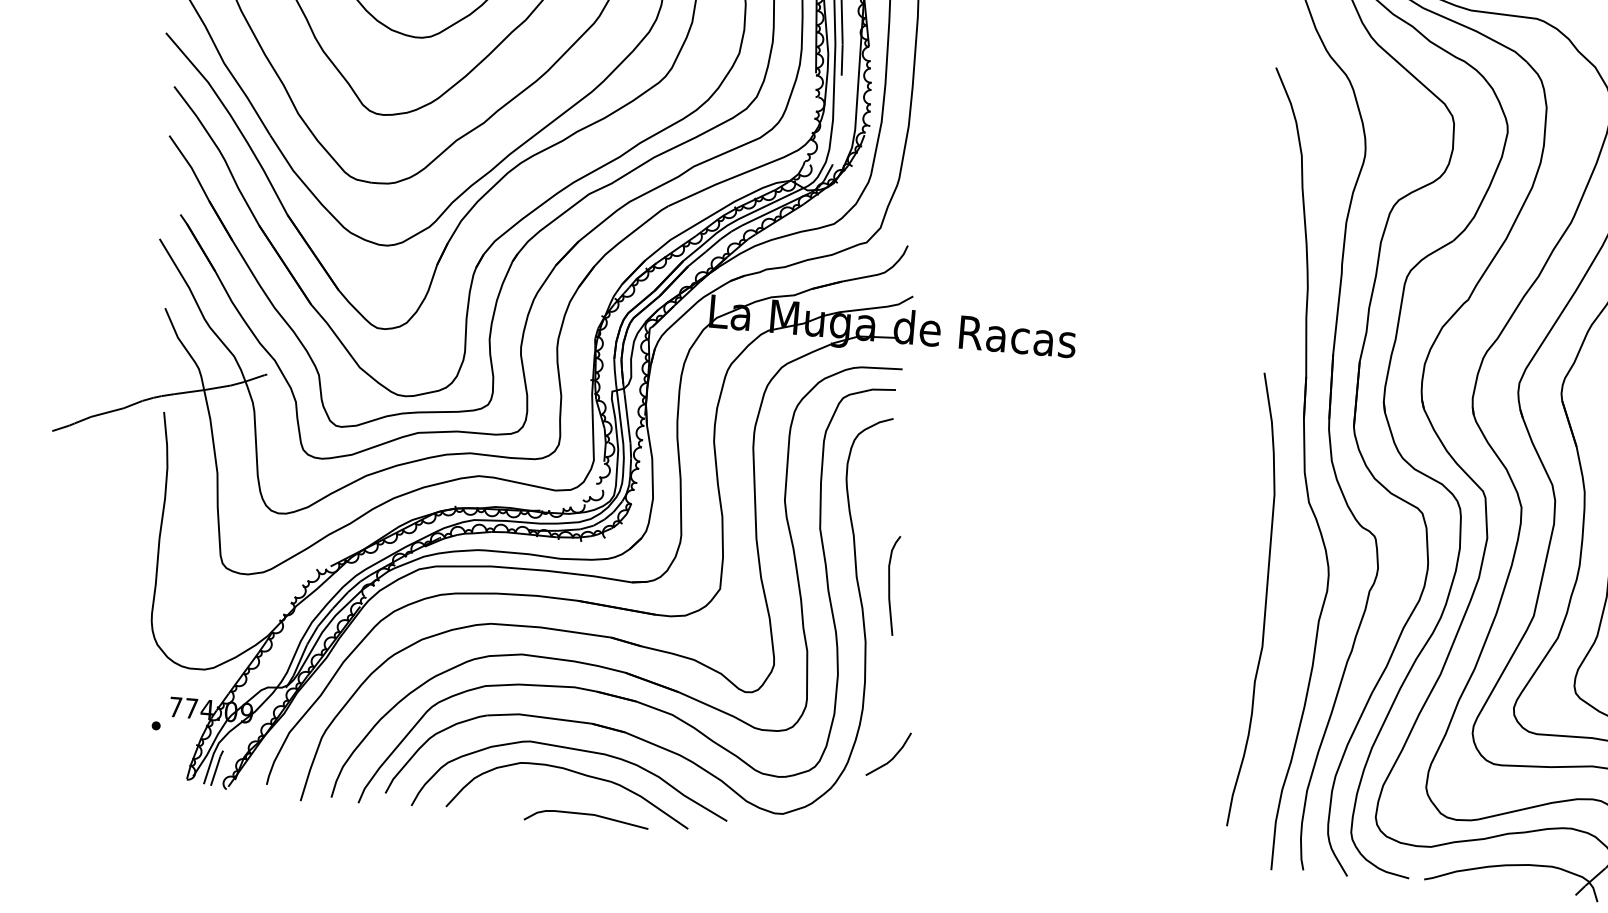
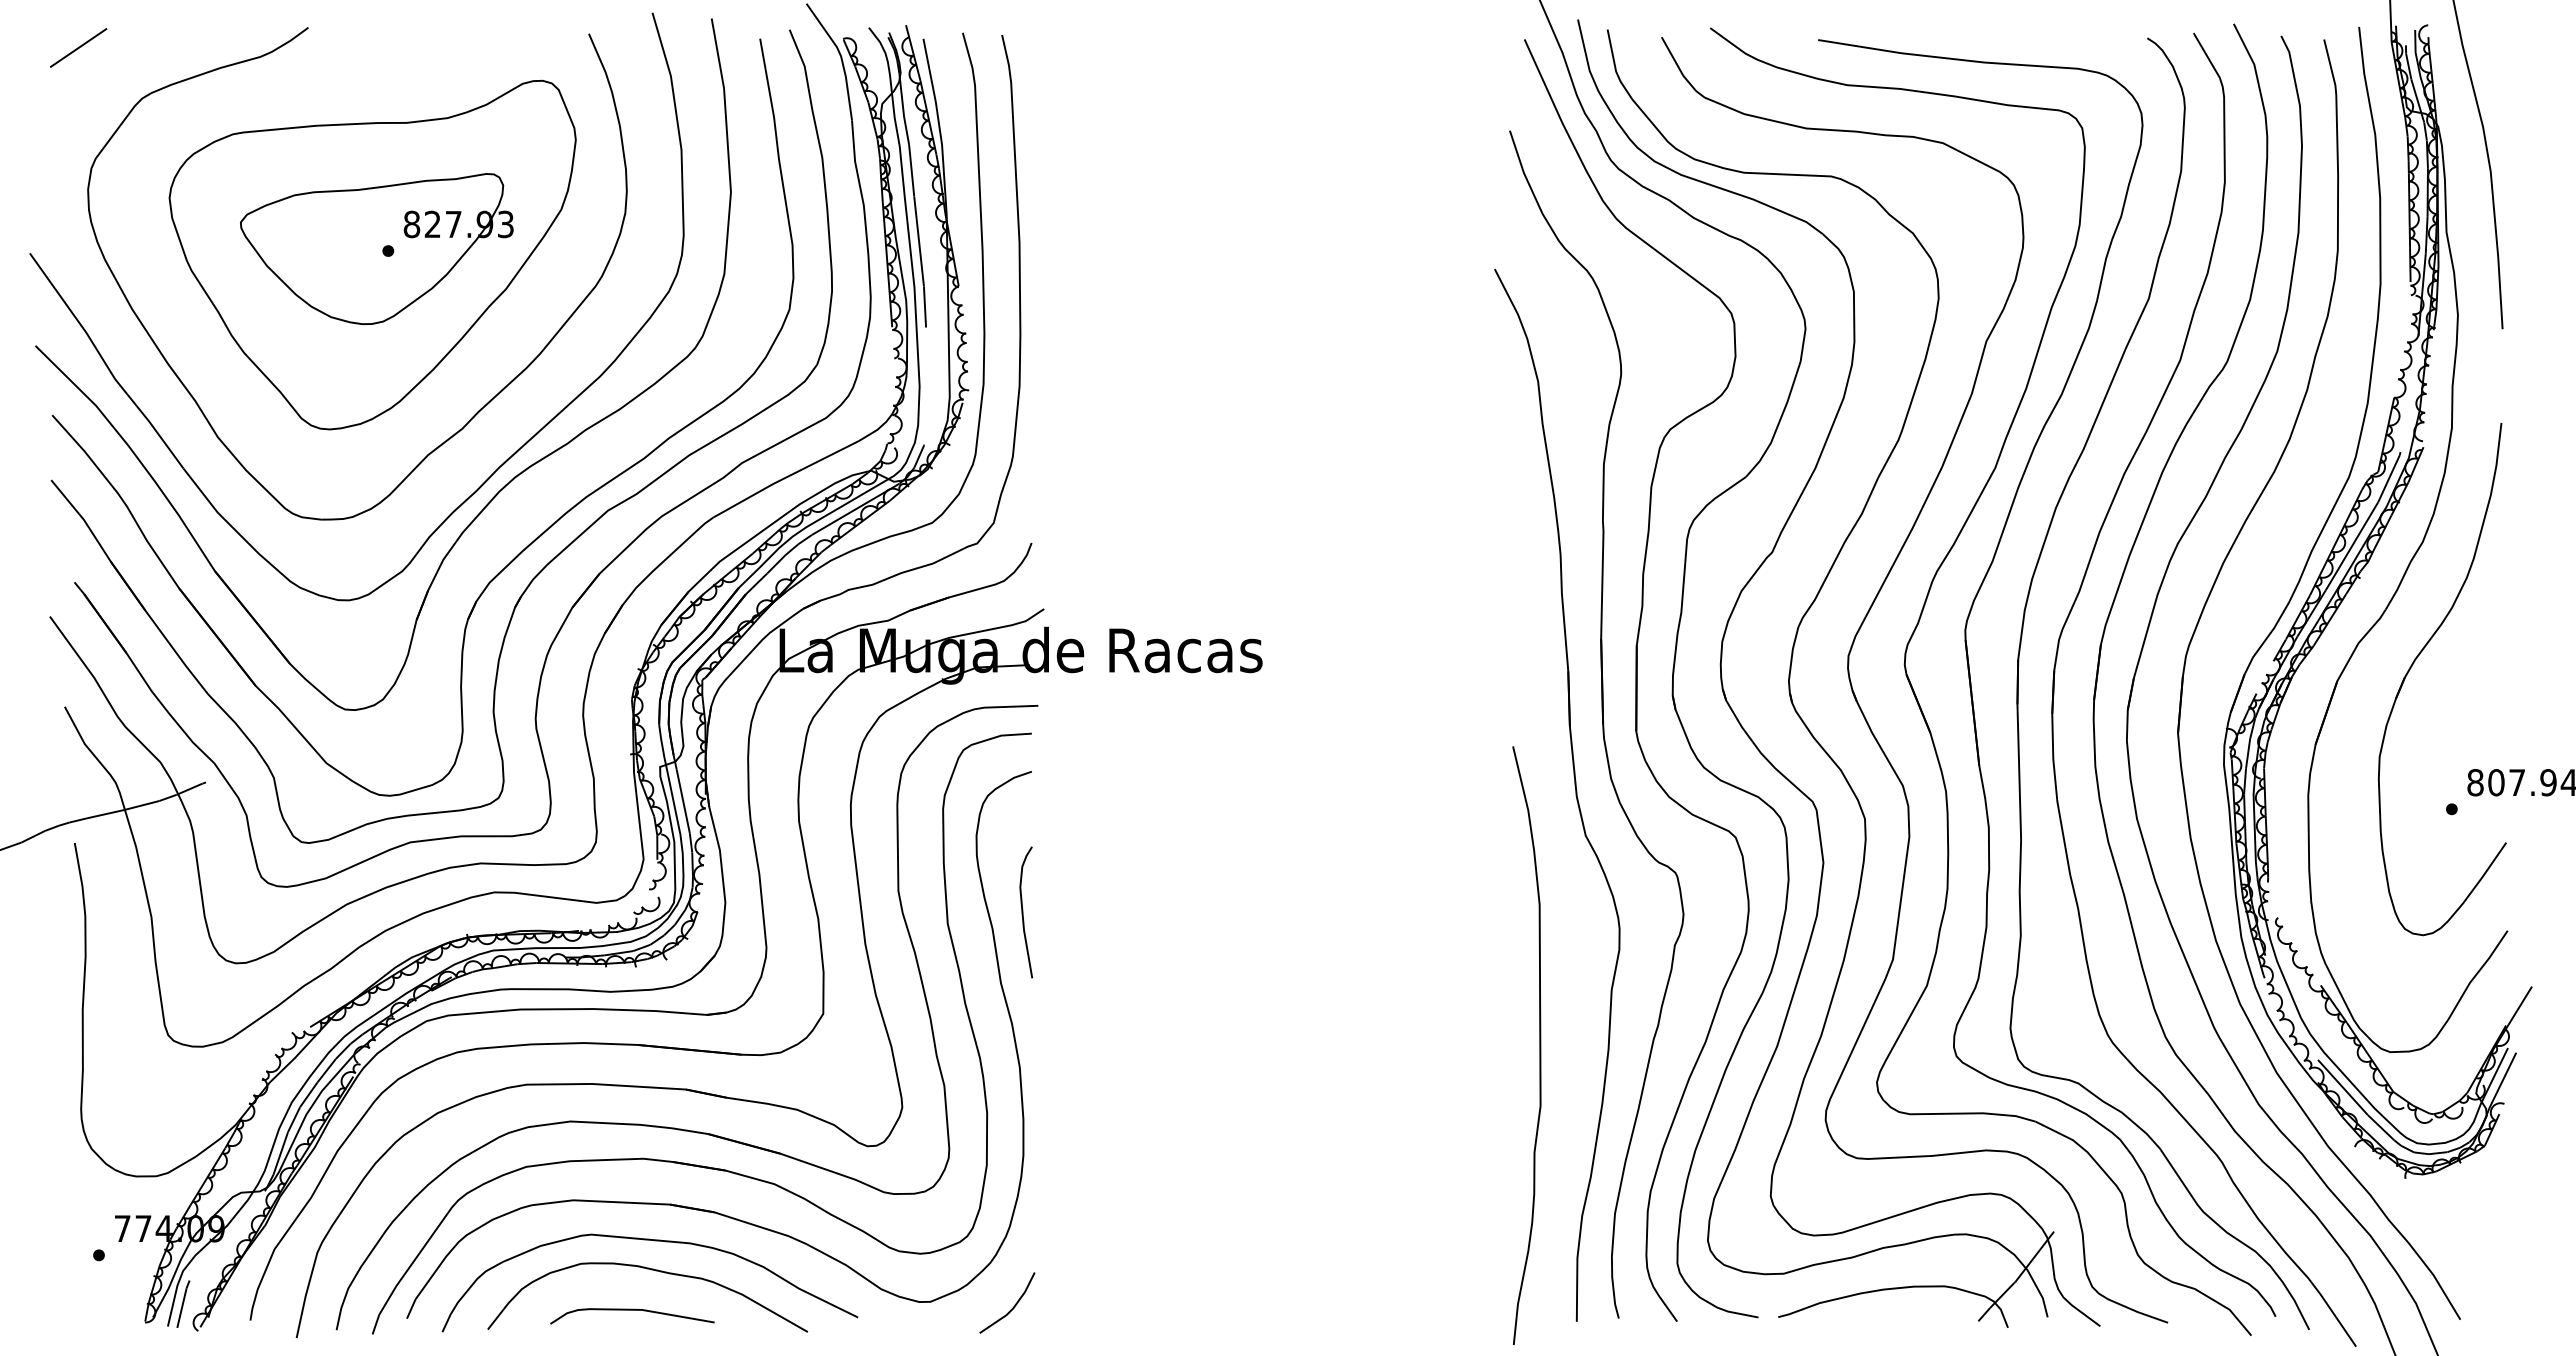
curve: (889, 585) -> (1023, 912), moved
curve: (1265, 600) -> (1539, 1045), moved
line: (892, 758) -> (1012, 1307), moved
curve: (586, 814) -> (632, 1310), moved

